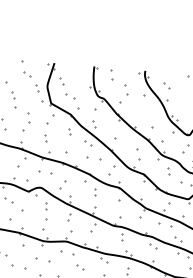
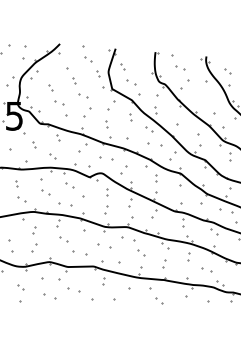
part: (119, 81) -> (180, 67), size x0.62
part: (22, 109) -> (83, 95), size x0.62
part: (45, 223) -> (106, 209), size x0.62

